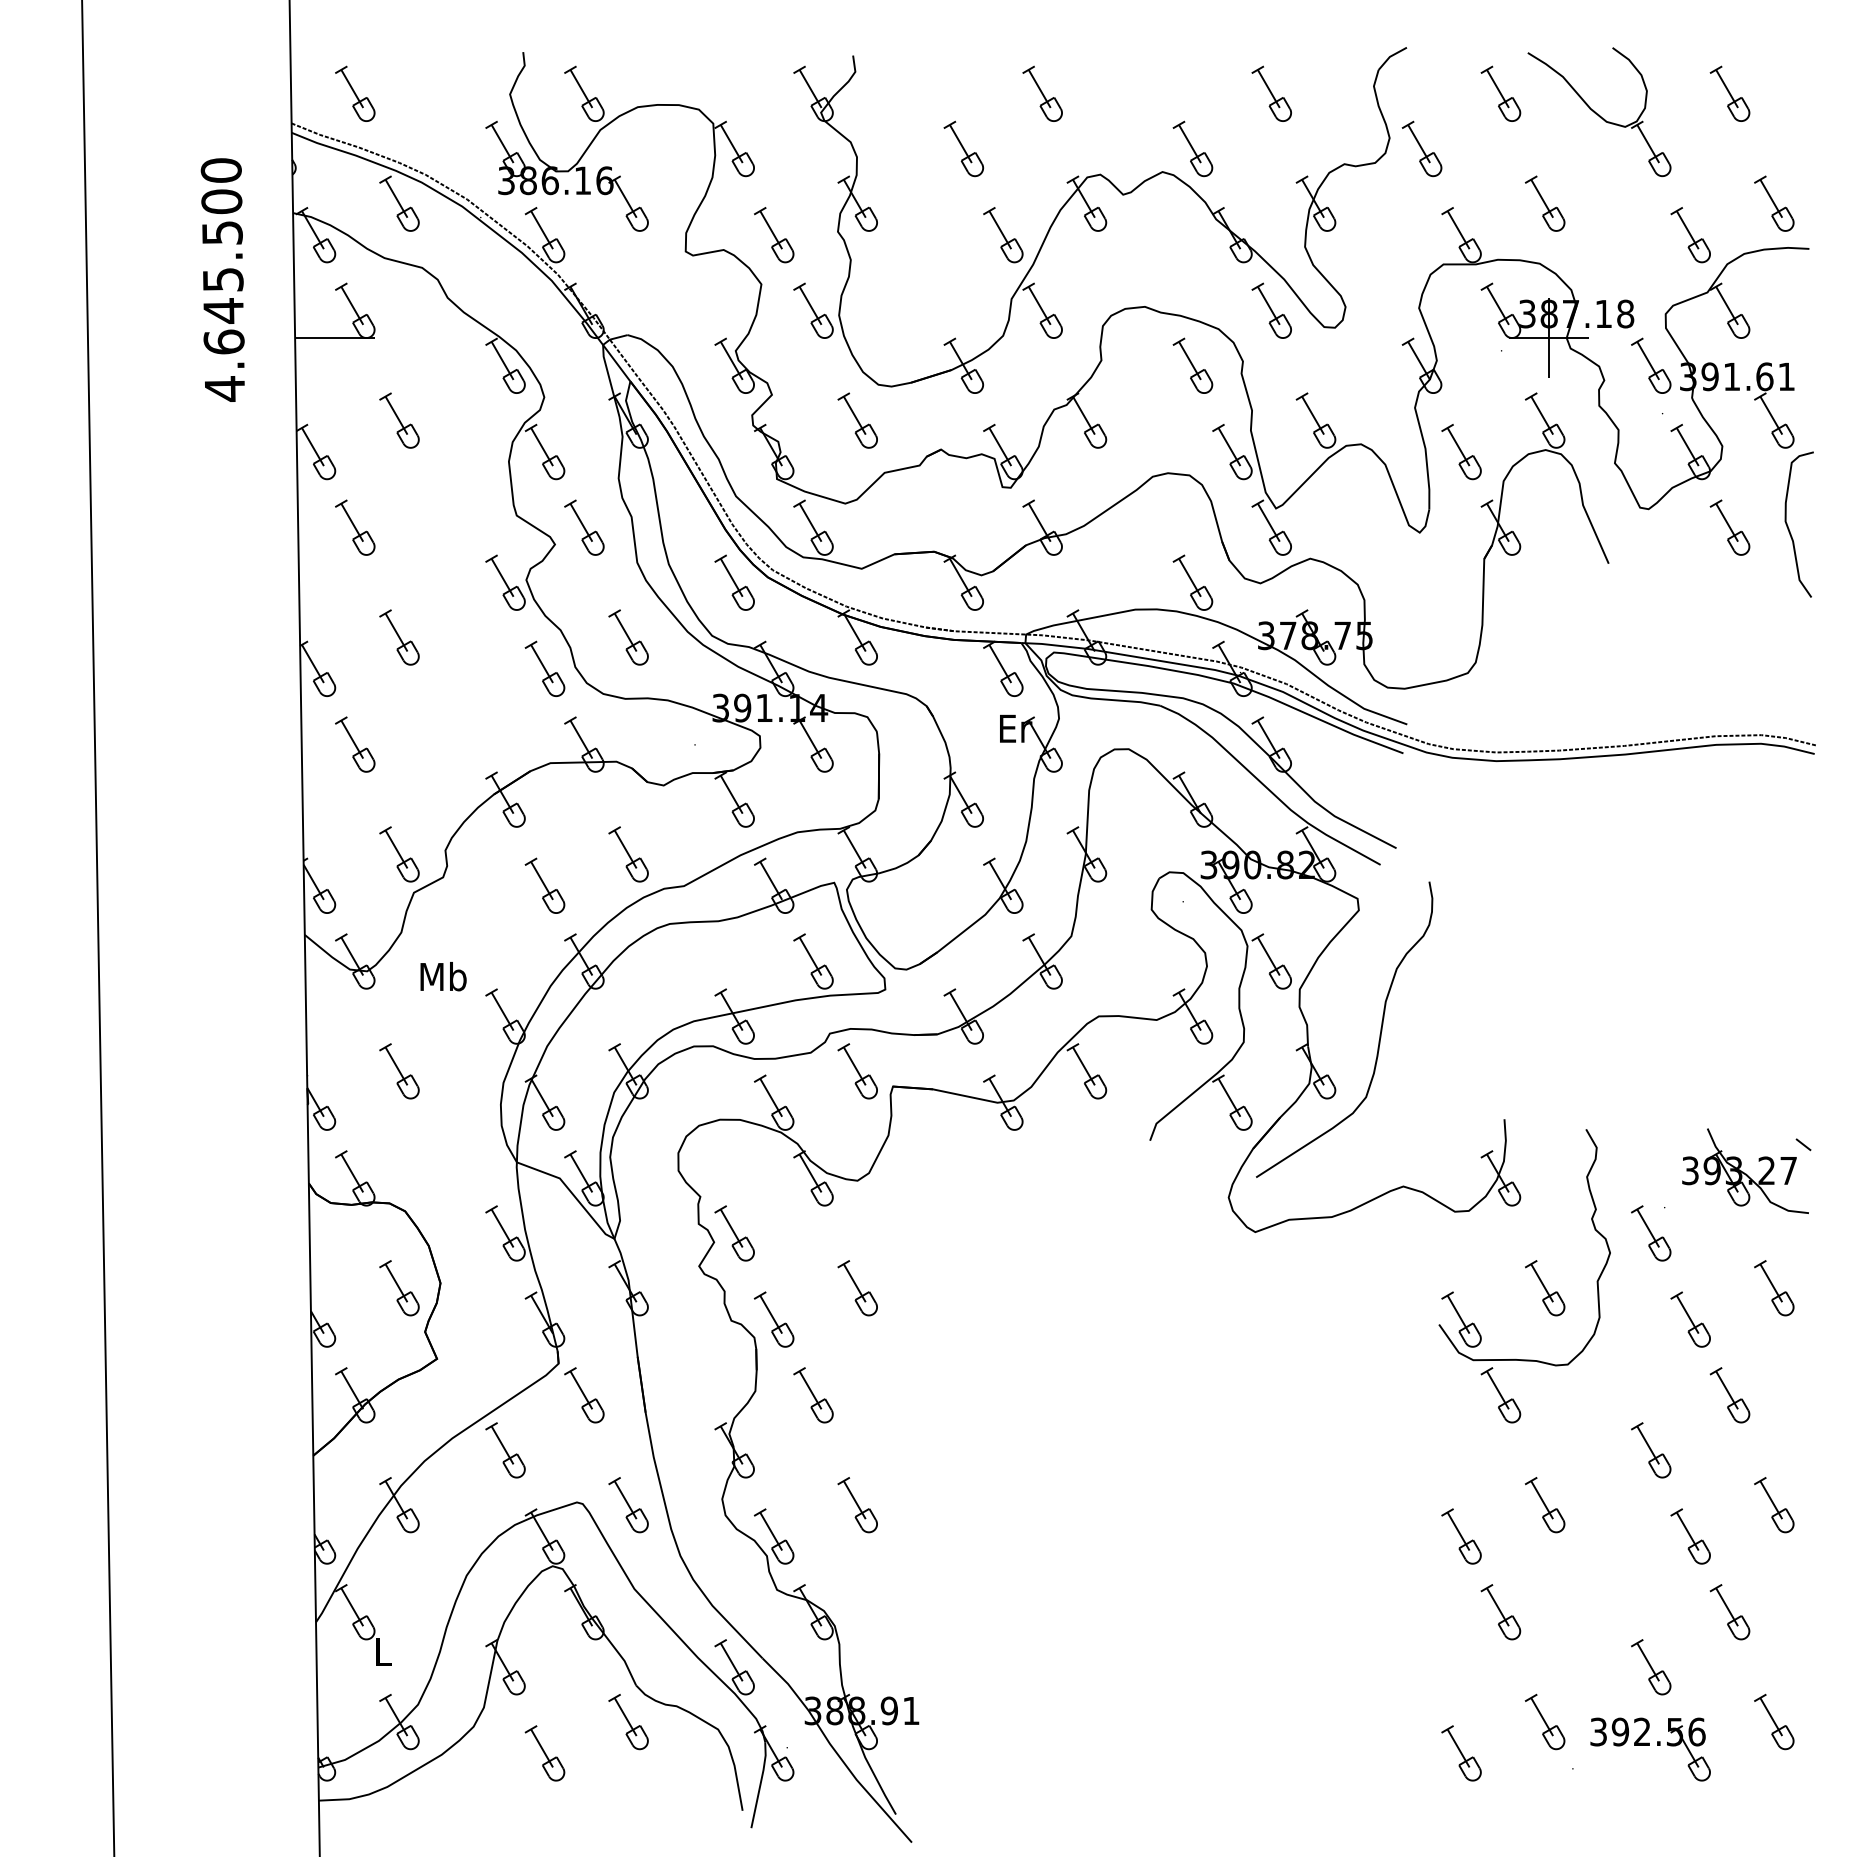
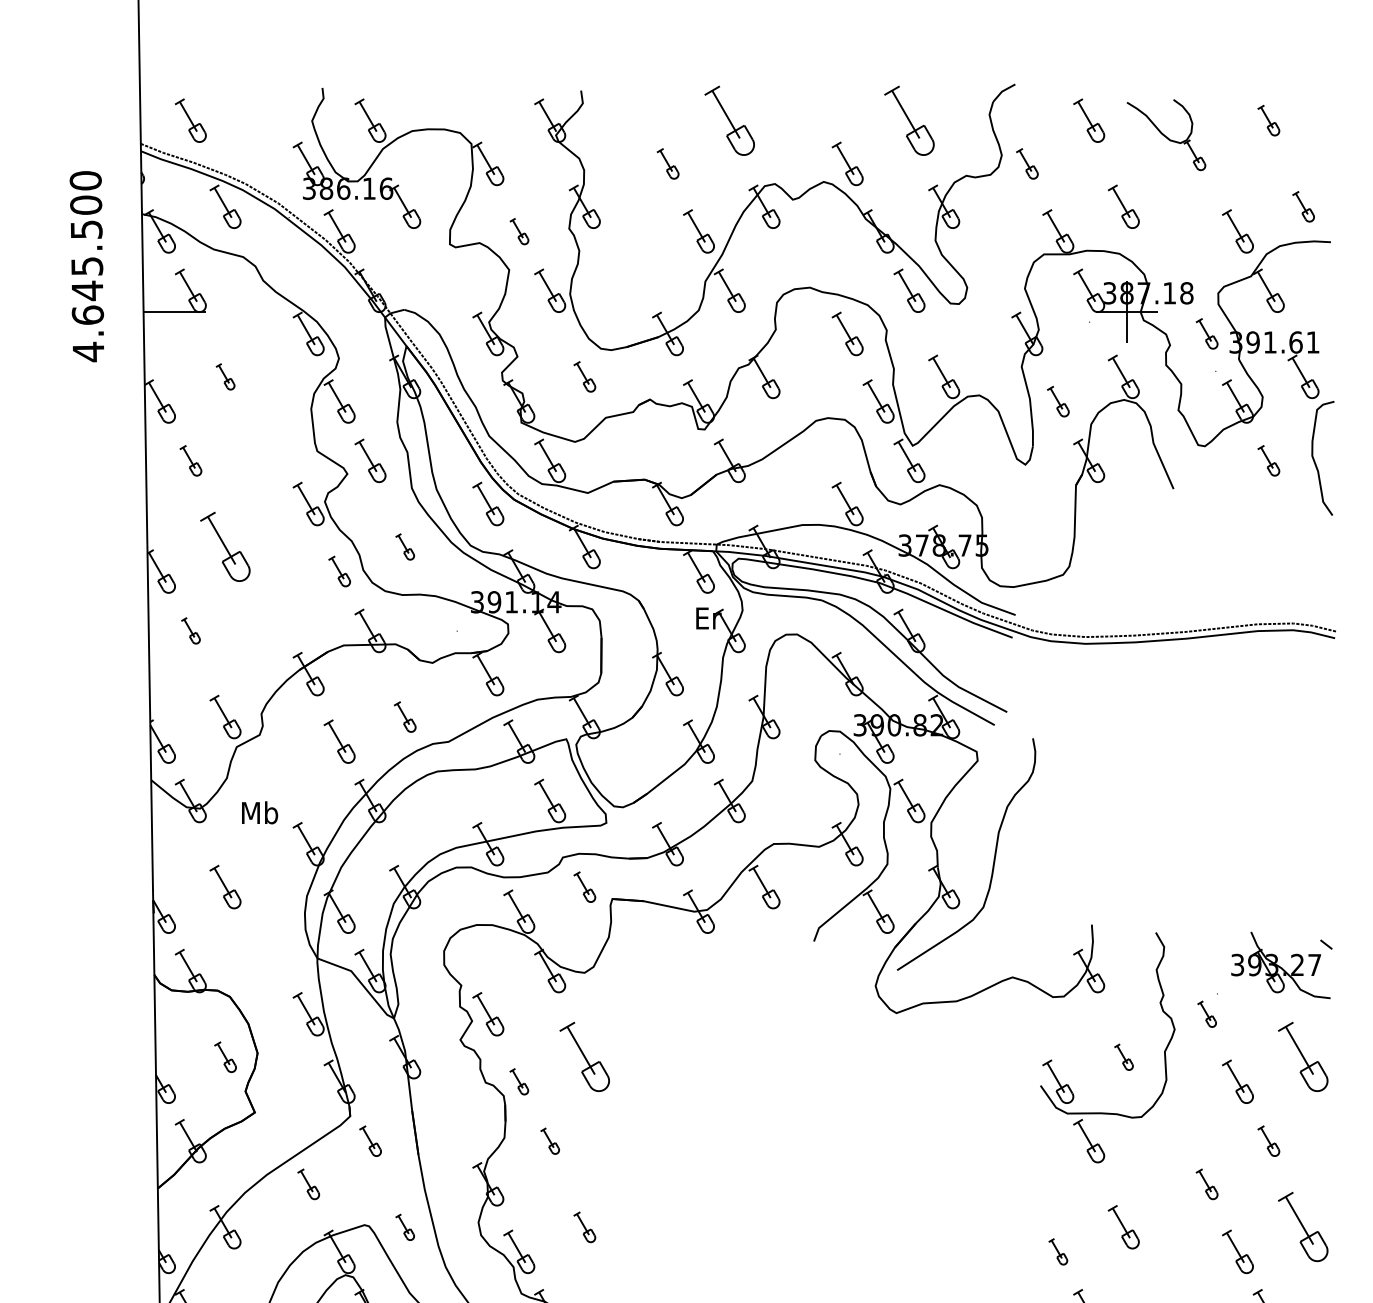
part: (1042, 93) -> (729, 120), size x1.6
part: (1271, 93) -> (909, 120), size x1.6
part: (1729, 93) -> (1268, 120), size x0.7
part: (1599, 112) -> (1166, 135), size x0.7
part: (963, 148) -> (667, 163), size x0.7
part: (1421, 148) -> (1026, 163), size x0.7
part: (1774, 203) -> (1303, 206), size x0.7
part: (774, 235) -> (519, 231), size x0.6
part: (1651, 365) -> (1207, 333), size x0.7
part: (399, 420) -> (225, 376), size x0.6
part: (857, 420) -> (584, 376), size x0.7
part: (1461, 452) -> (1058, 401), size x0.7
part: (355, 527) -> (190, 460), size x0.7
part: (1729, 527) -> (1268, 460), size x0.7
part: (399, 637) -> (225, 546), size x1.6
part: (628, 637) -> (405, 546), size x0.6
part: (544, 668) -> (339, 571), size x0.7
part: (355, 744) -> (190, 630), size x0.6
part: (628, 854) -> (405, 717), size x0.7
part: (857, 1071) -> (584, 887), size x0.7
part: (1651, 1233) -> (1207, 1014), size x0.6
part: (399, 1288) -> (225, 1057), size x0.7
part: (857, 1288) -> (584, 1057), size x1.6
part: (1545, 1288) -> (1124, 1057), size x0.6
part: (1774, 1288) -> (1303, 1057), size x1.6
part: (773, 1319) -> (518, 1081), size x0.6
part: (584, 1395) -> (370, 1141), size x0.7
part: (813, 1395) -> (550, 1141), size x0.6
part: (1729, 1395) -> (1268, 1141), size x0.7
part: (505, 1450) -> (308, 1184), size x0.7
part: (1651, 1450) -> (1207, 1184), size x0.7
part: (628, 1505) -> (405, 1227), size x0.6
part: (857, 1505) -> (584, 1227), size x0.7
part: (1774, 1505) -> (1303, 1227), size x1.6
part: (1461, 1536) -> (1058, 1251), size x0.6

